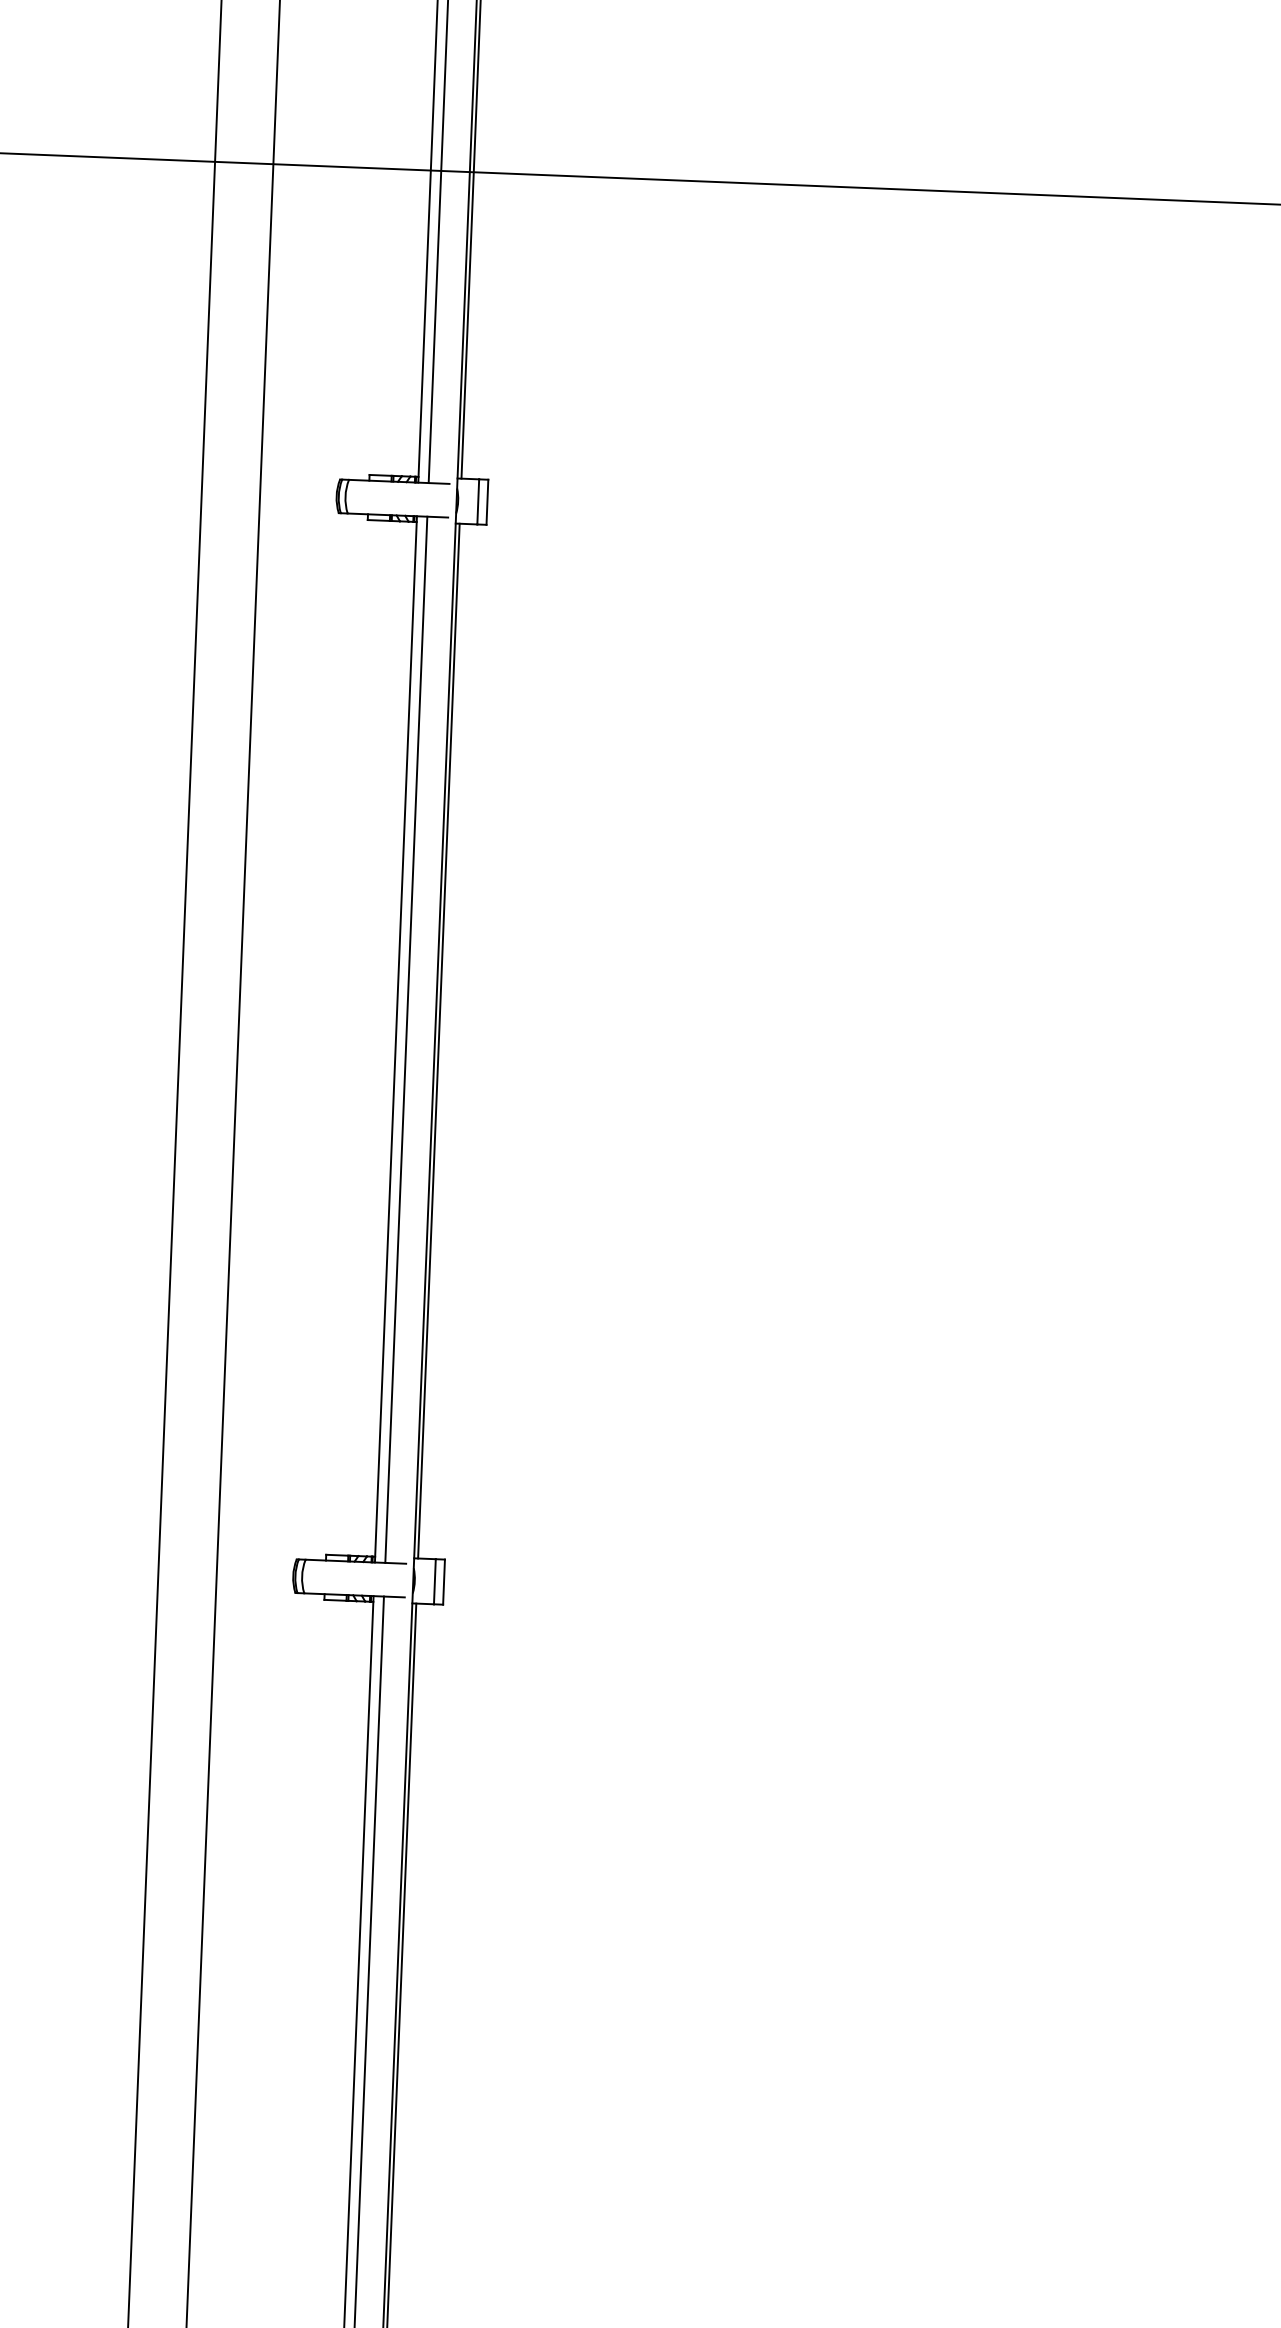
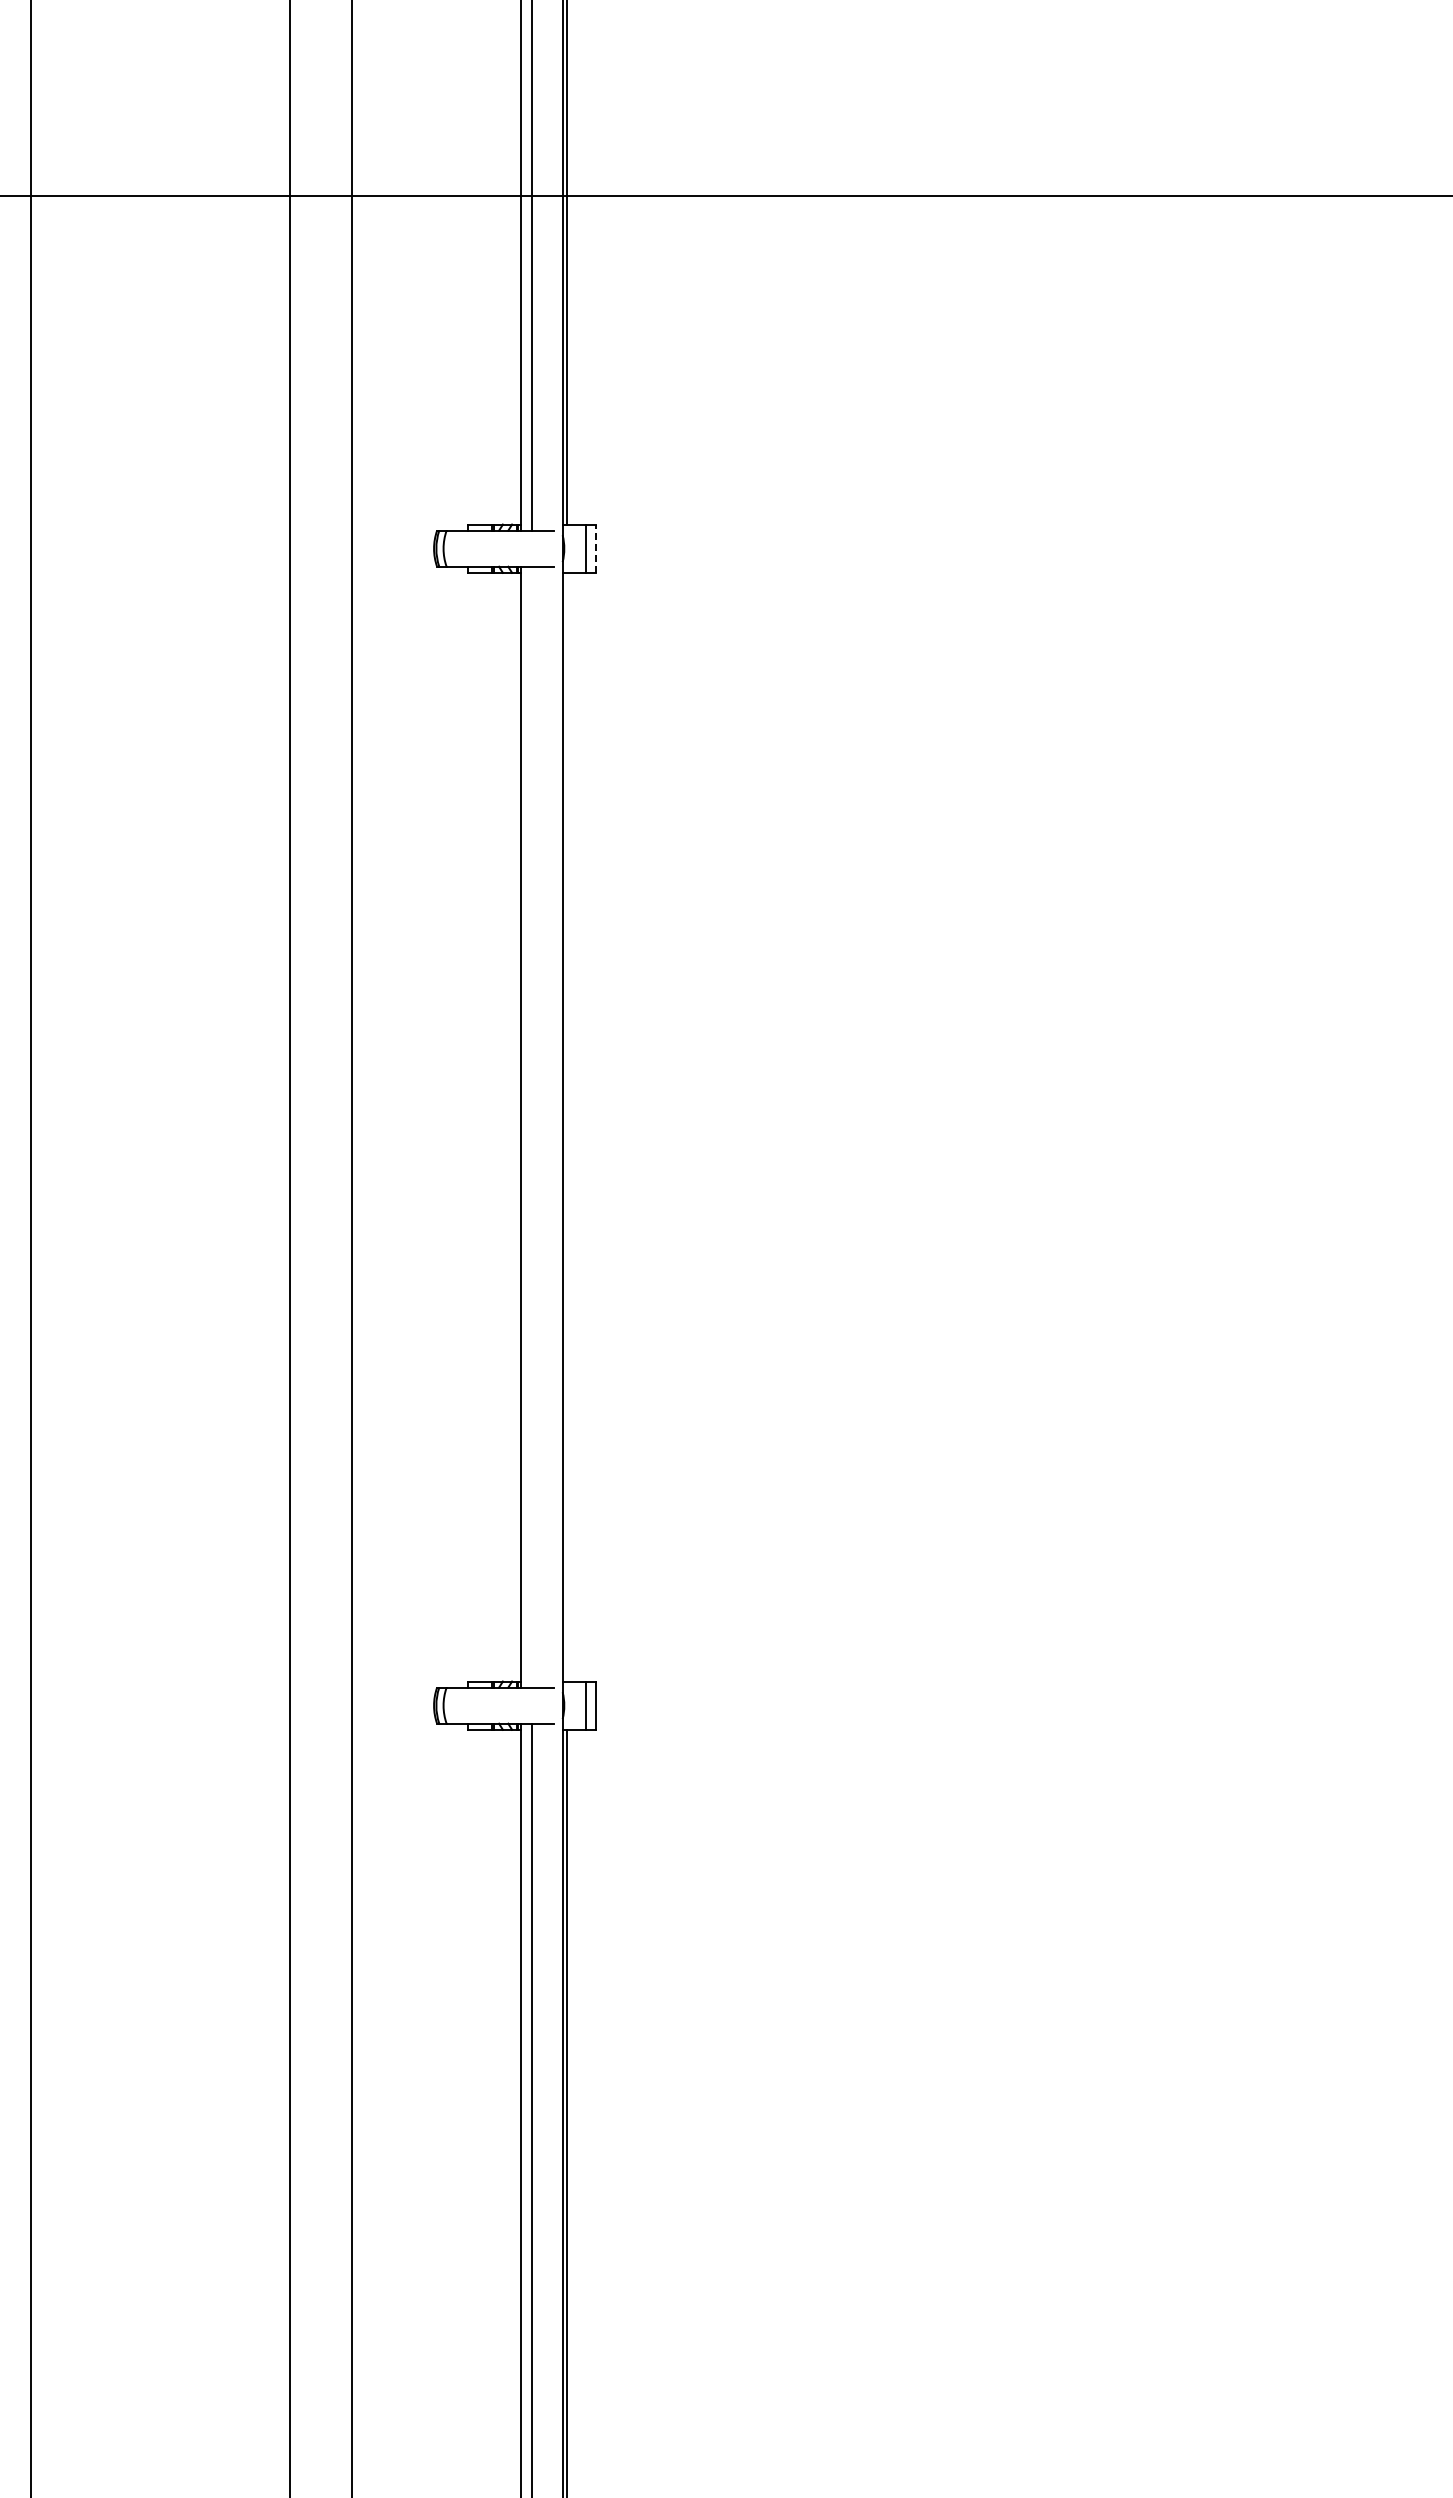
line: (487, 502) -> (595, 548), solid -> dashed
line: (405, 1039) -> (531, 1126), removed
line: (438, 1040) -> (566, 1126), removed

